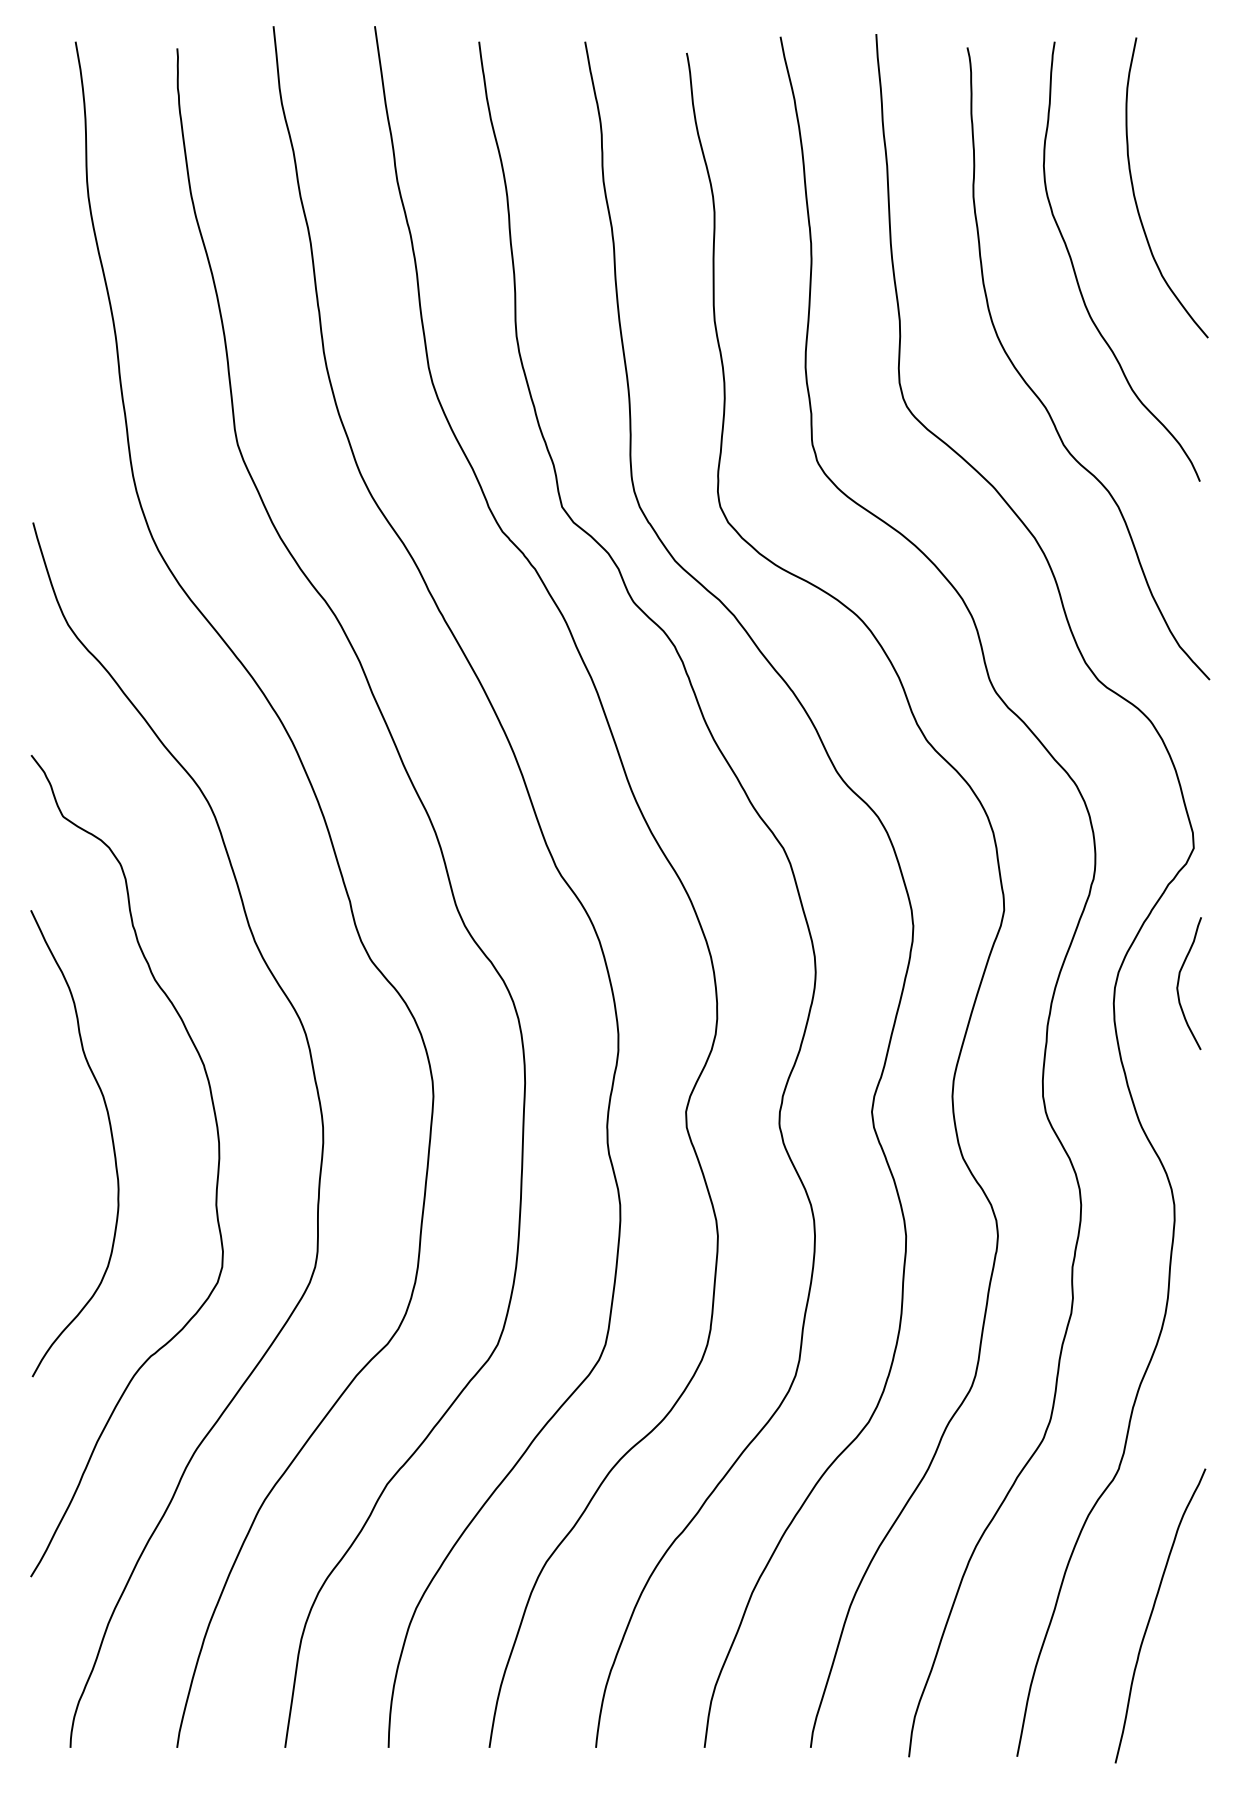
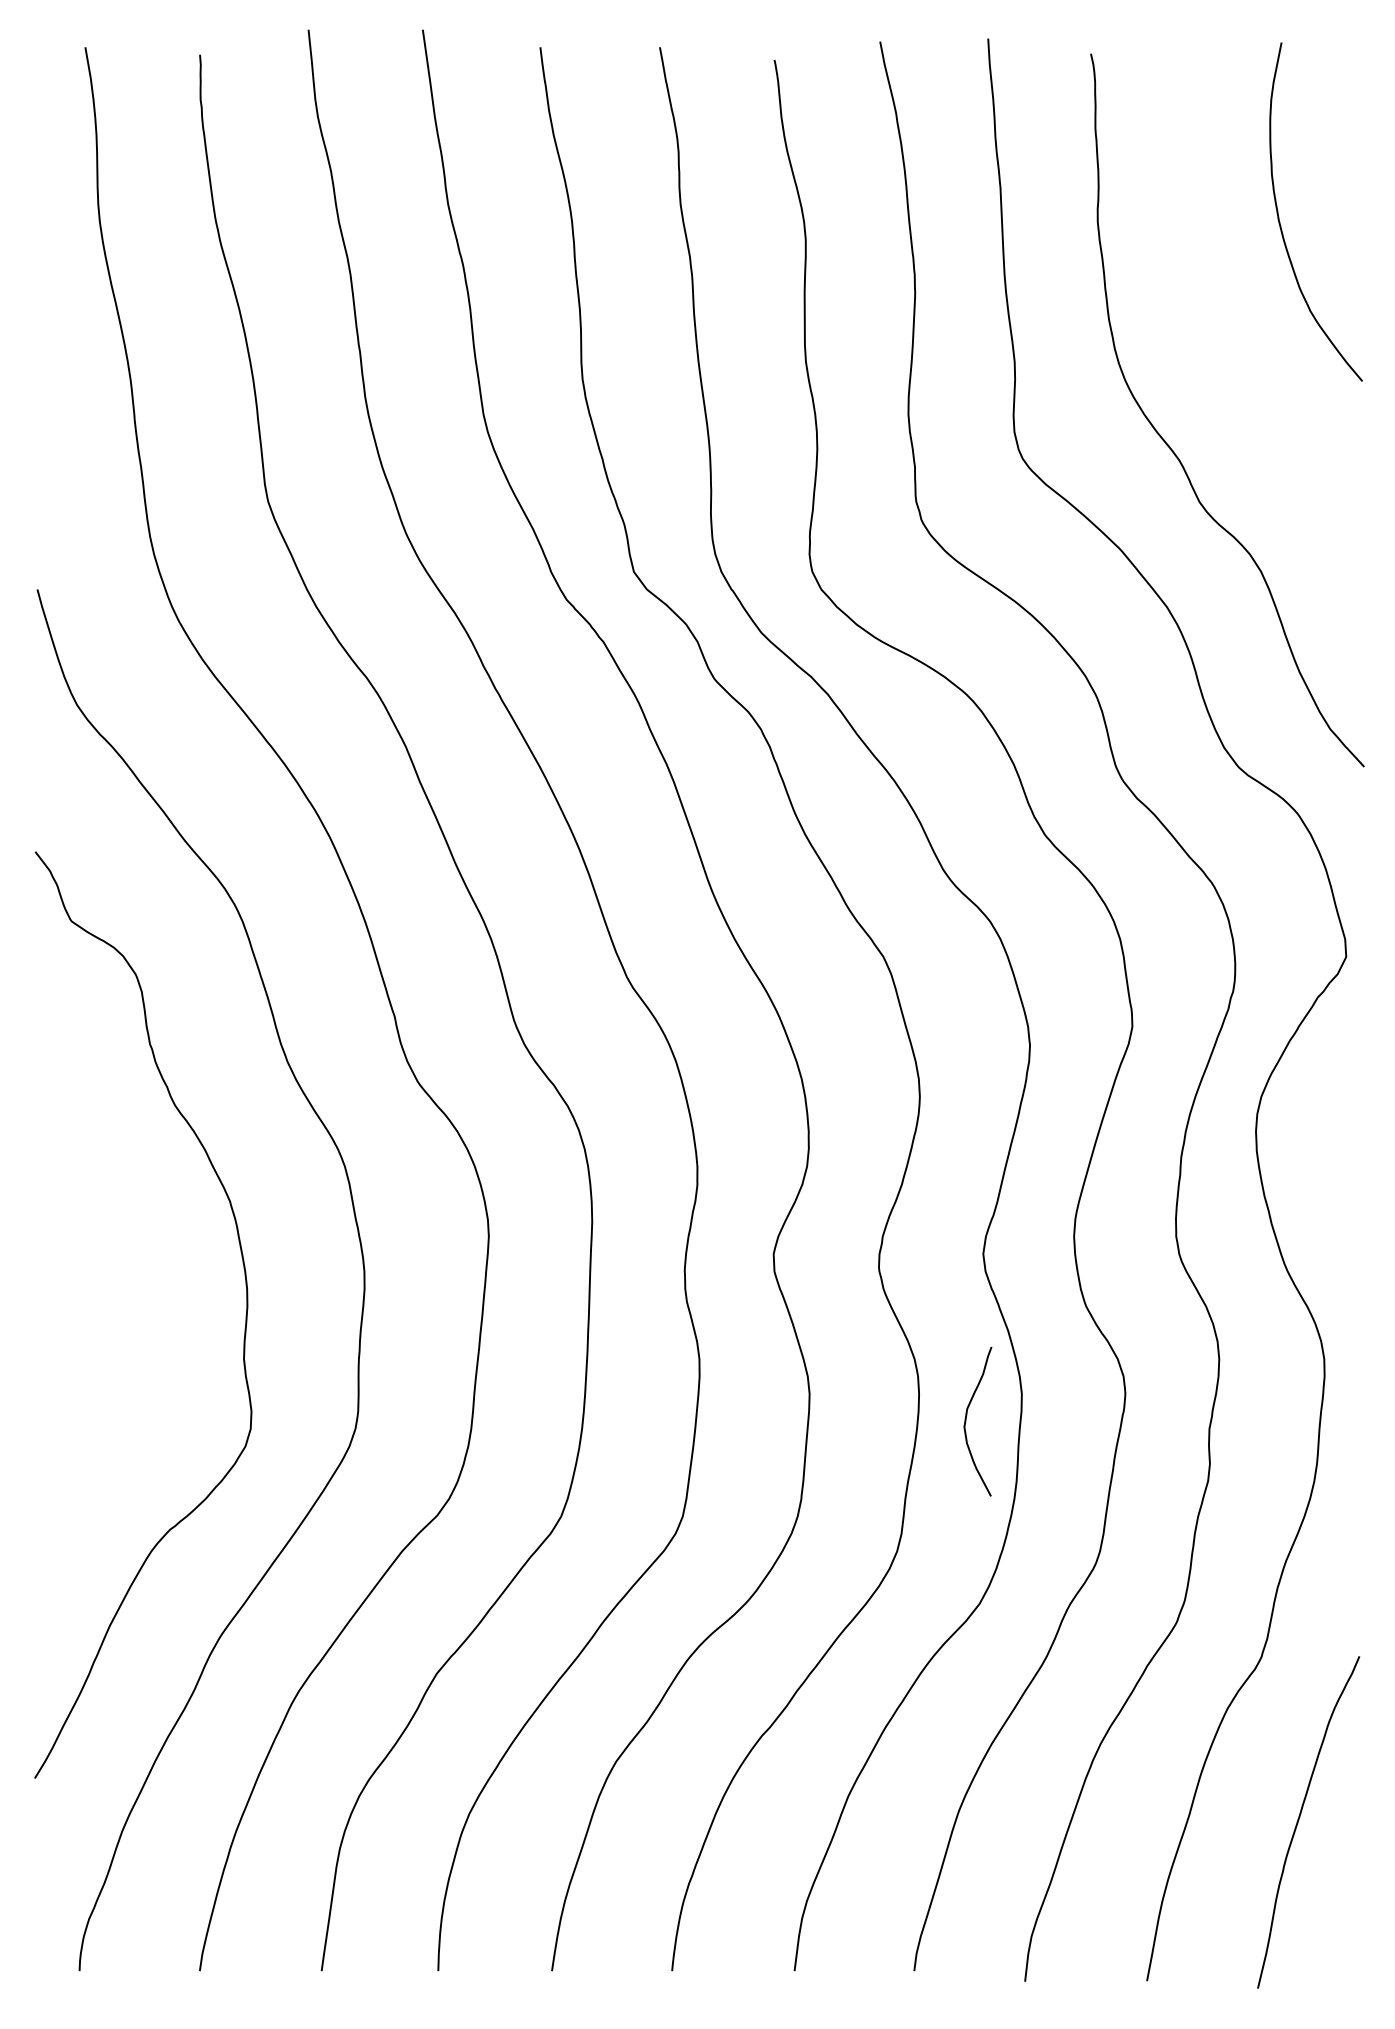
curve: (1077, 277) -> (1215, 313), removed
curve: (1179, 982) -> (966, 1420), moved
curve: (111, 1139) -> (125, 1285), removed

